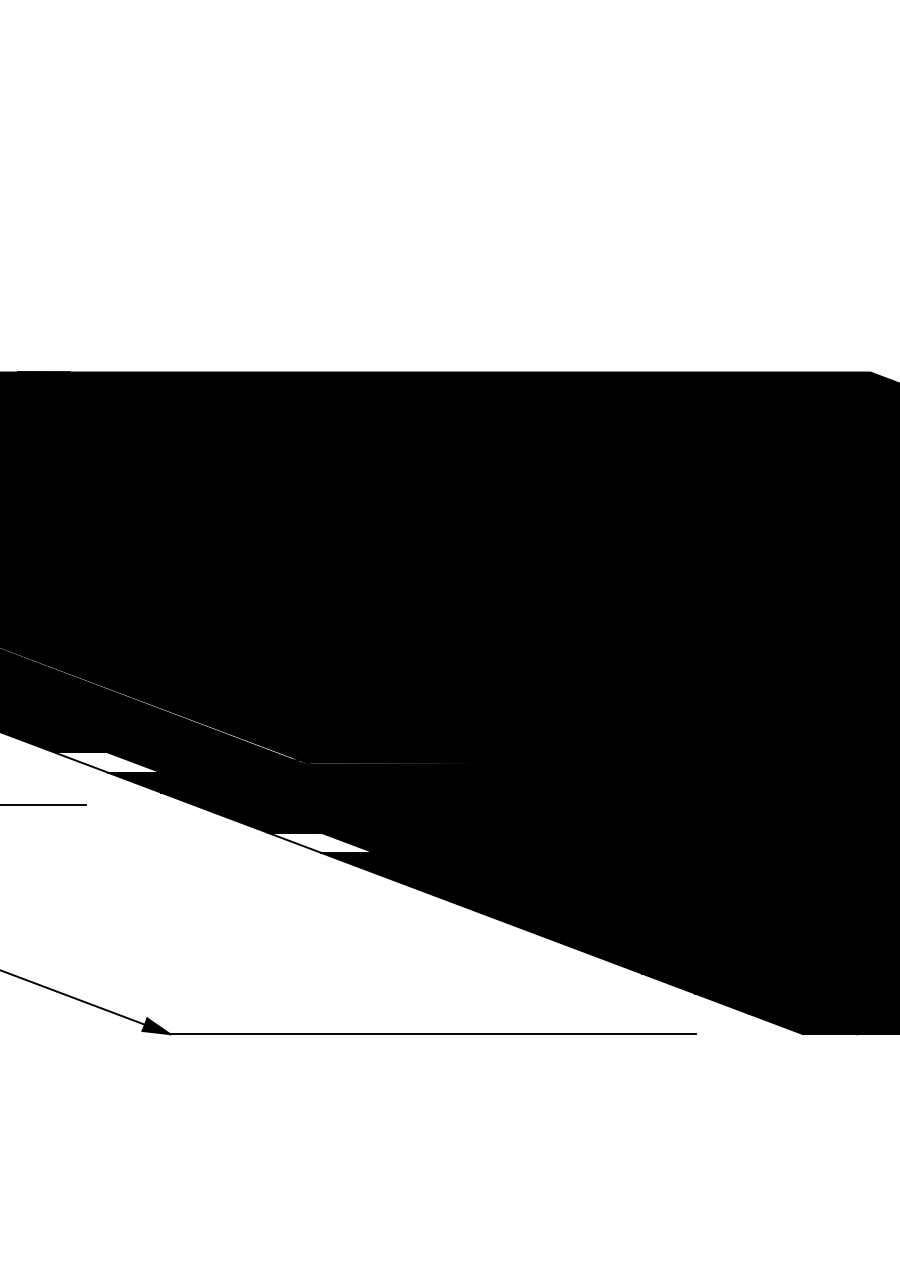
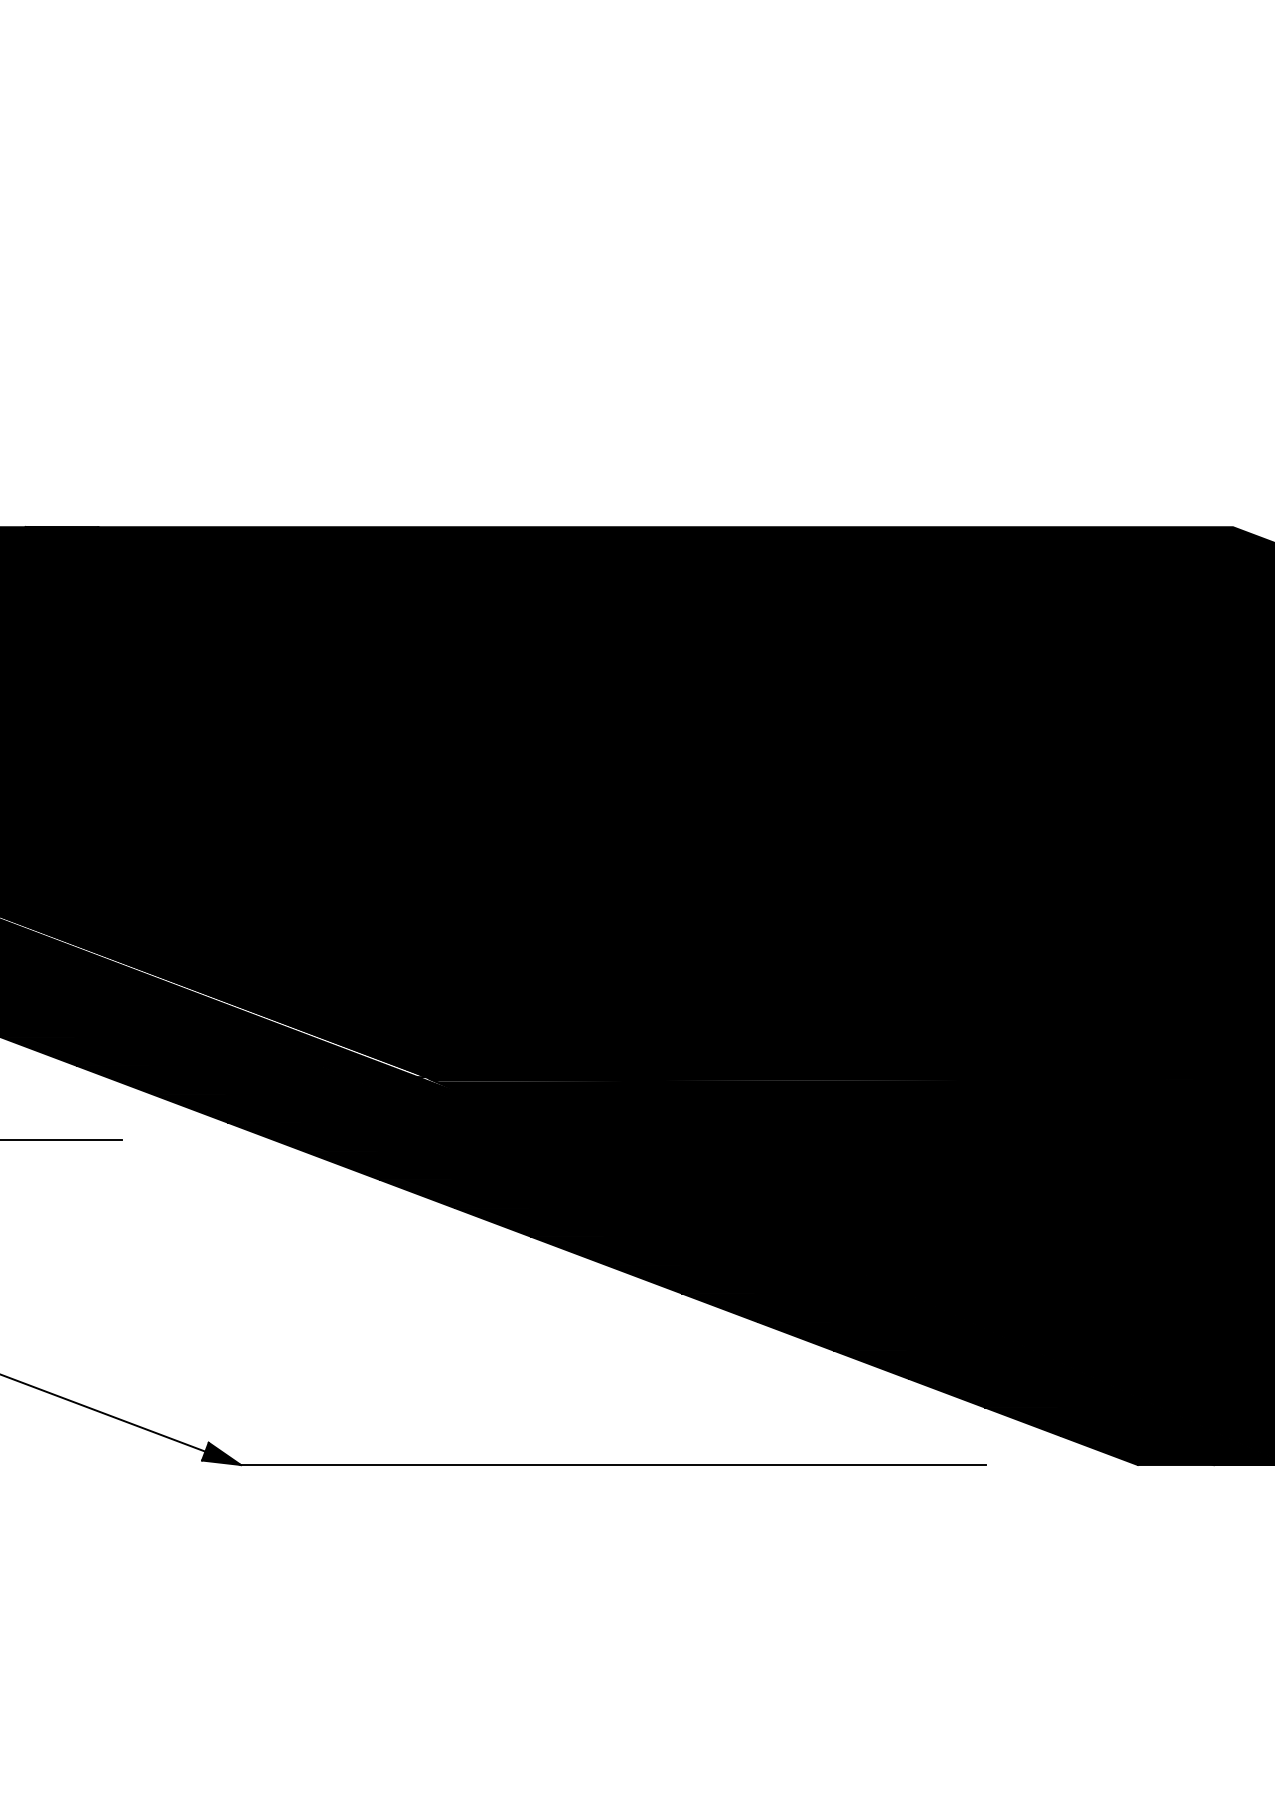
fill: (107, 762) -> (152, 1080), added
fill: (320, 842) -> (454, 1193), added

